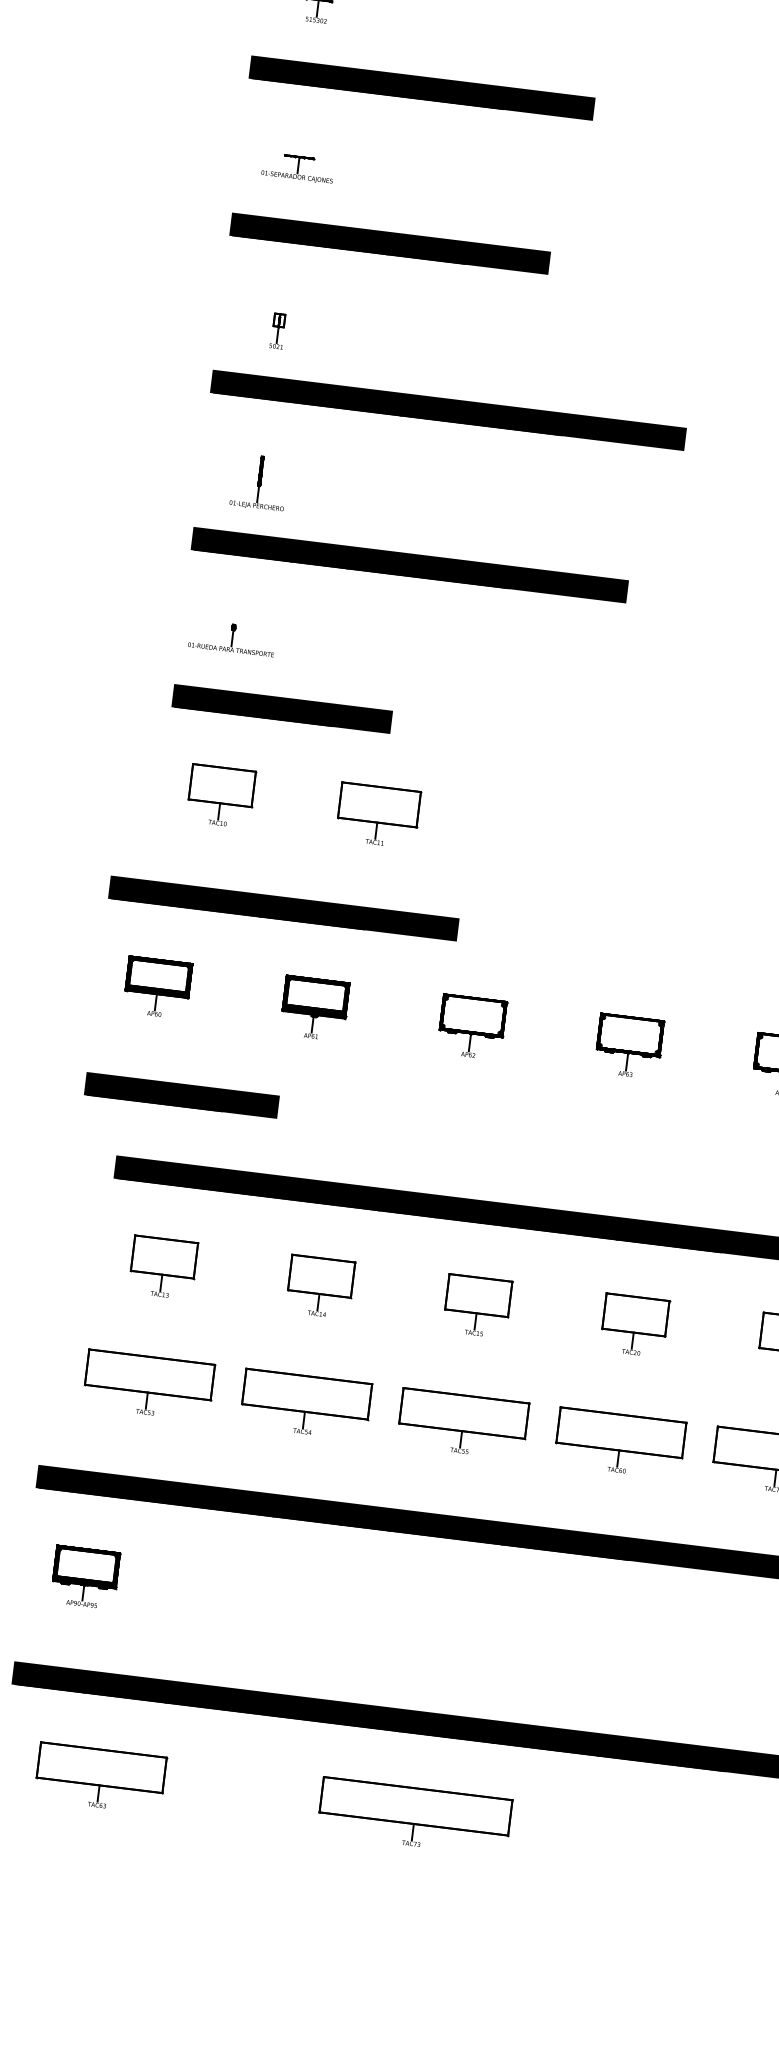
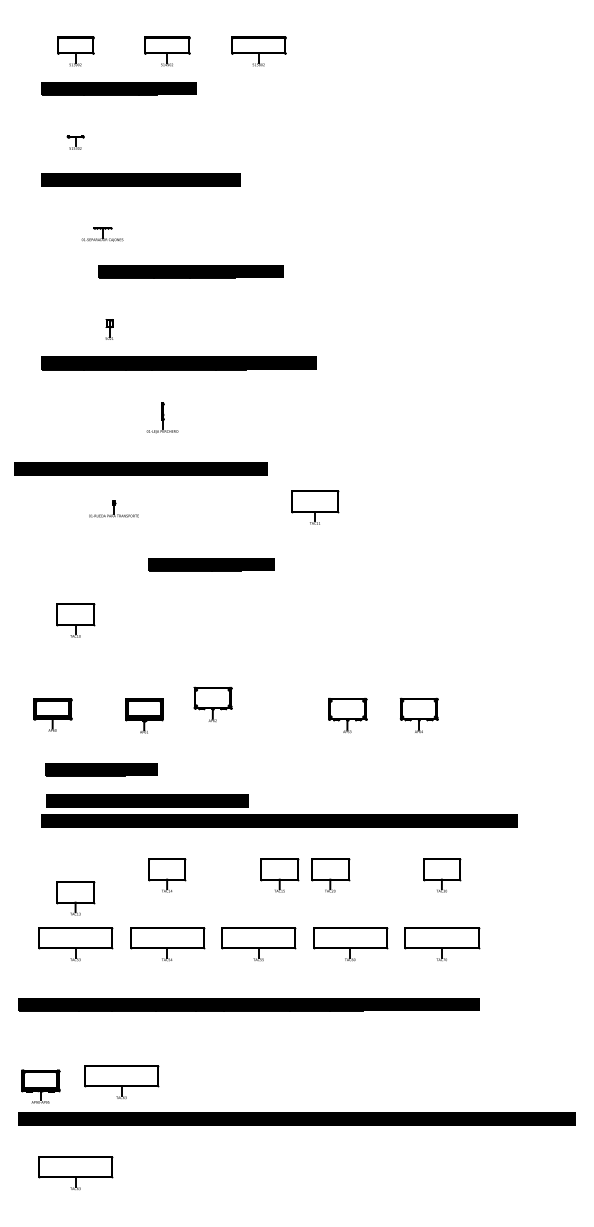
part: (298, 167) -> (102, 234), moved
part: (389, 243) -> (190, 271), moved
part: (278, 330) -> (109, 329), moved
part: (259, 481) -> (162, 417), moved
part: (409, 564) -> (140, 468), moved
part: (231, 636) -> (113, 508), moved
part: (282, 709) -> (211, 564), moved
part: (221, 795) -> (75, 620), moved
part: (378, 815) -> (315, 507), moved
part: (283, 907) -> (147, 800), moved
part: (471, 1025) -> (212, 703), moved
part: (629, 1046) -> (347, 715), moved
part: (182, 1095) -> (101, 769), moved
part: (163, 1267) -> (75, 898), moved
part: (477, 1306) -> (279, 875), moved
part: (634, 1325) -> (330, 875), moved
part: (85, 1576) -> (40, 1086), moved
part: (198, 1632) -> (121, 1082), added
part: (416, 1815) -> (259, 1172), removed

